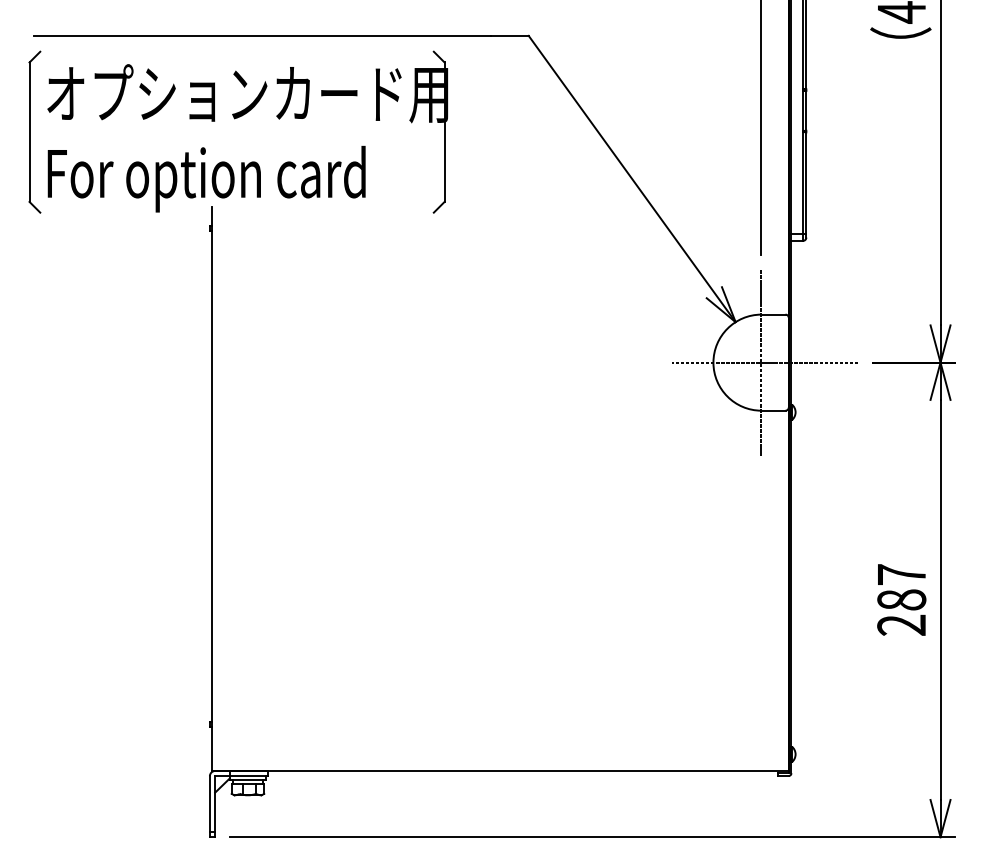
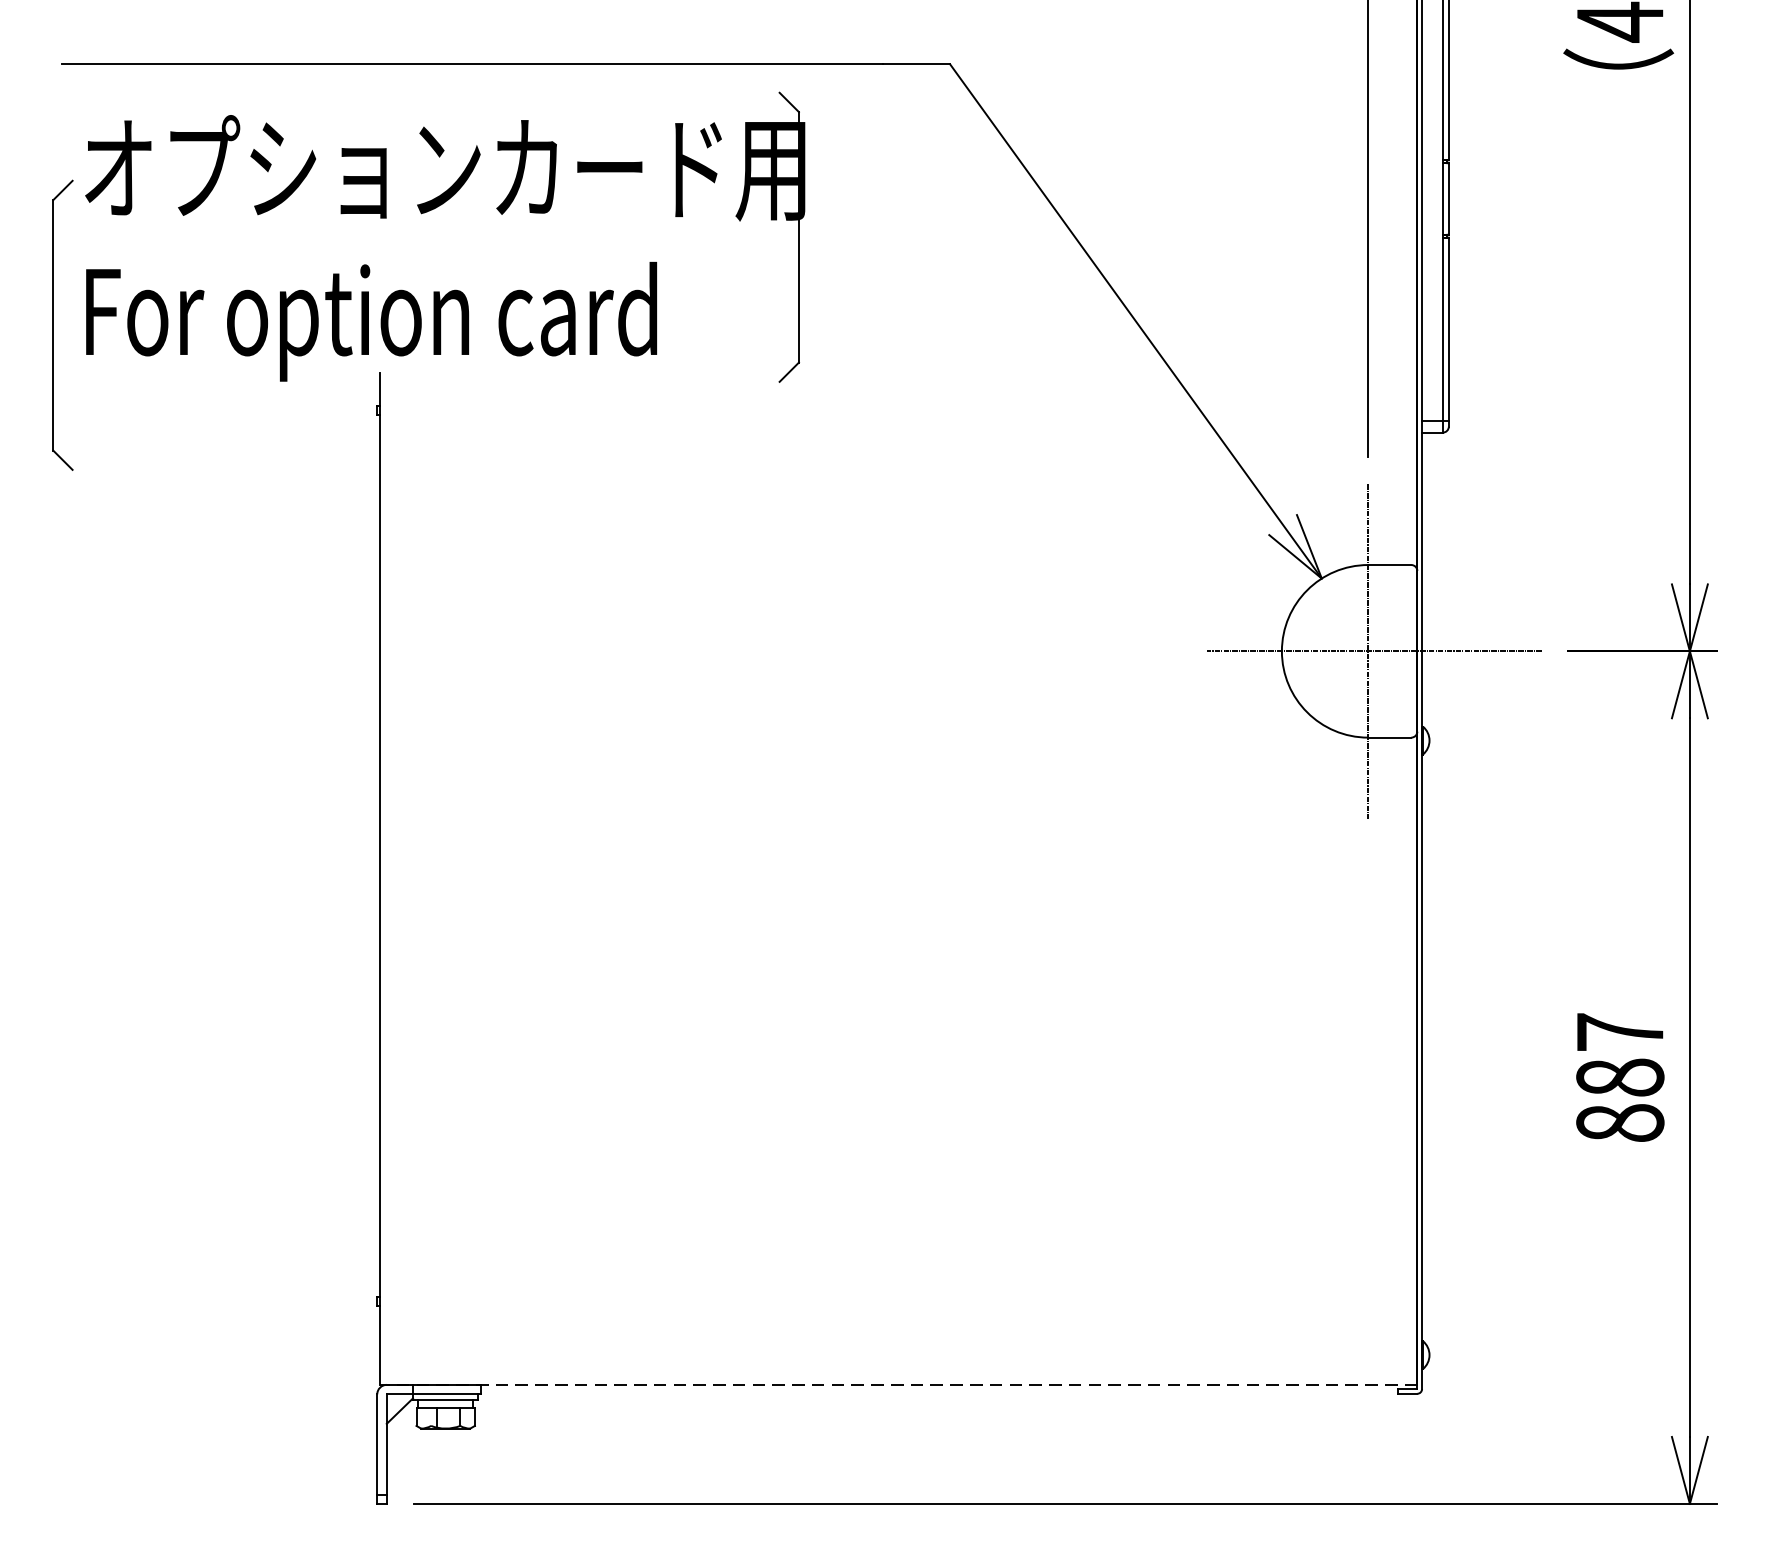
part: (34, 131) -> (62, 324), moved
text: (901, 624) -> (1619, 1121), 287 -> 887
line: (500, 770) -> (899, 1384), solid -> dashed

